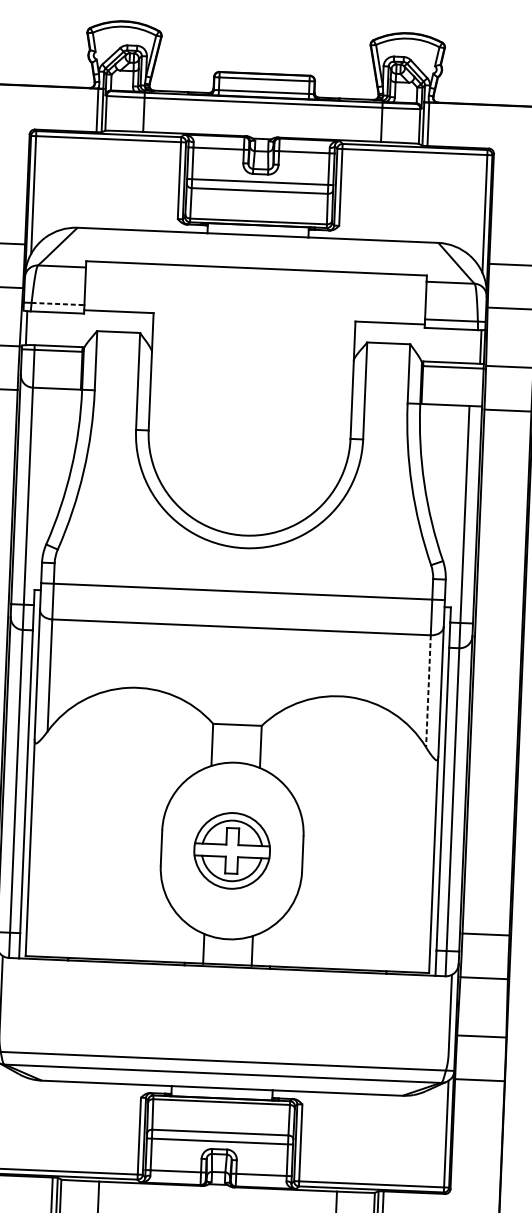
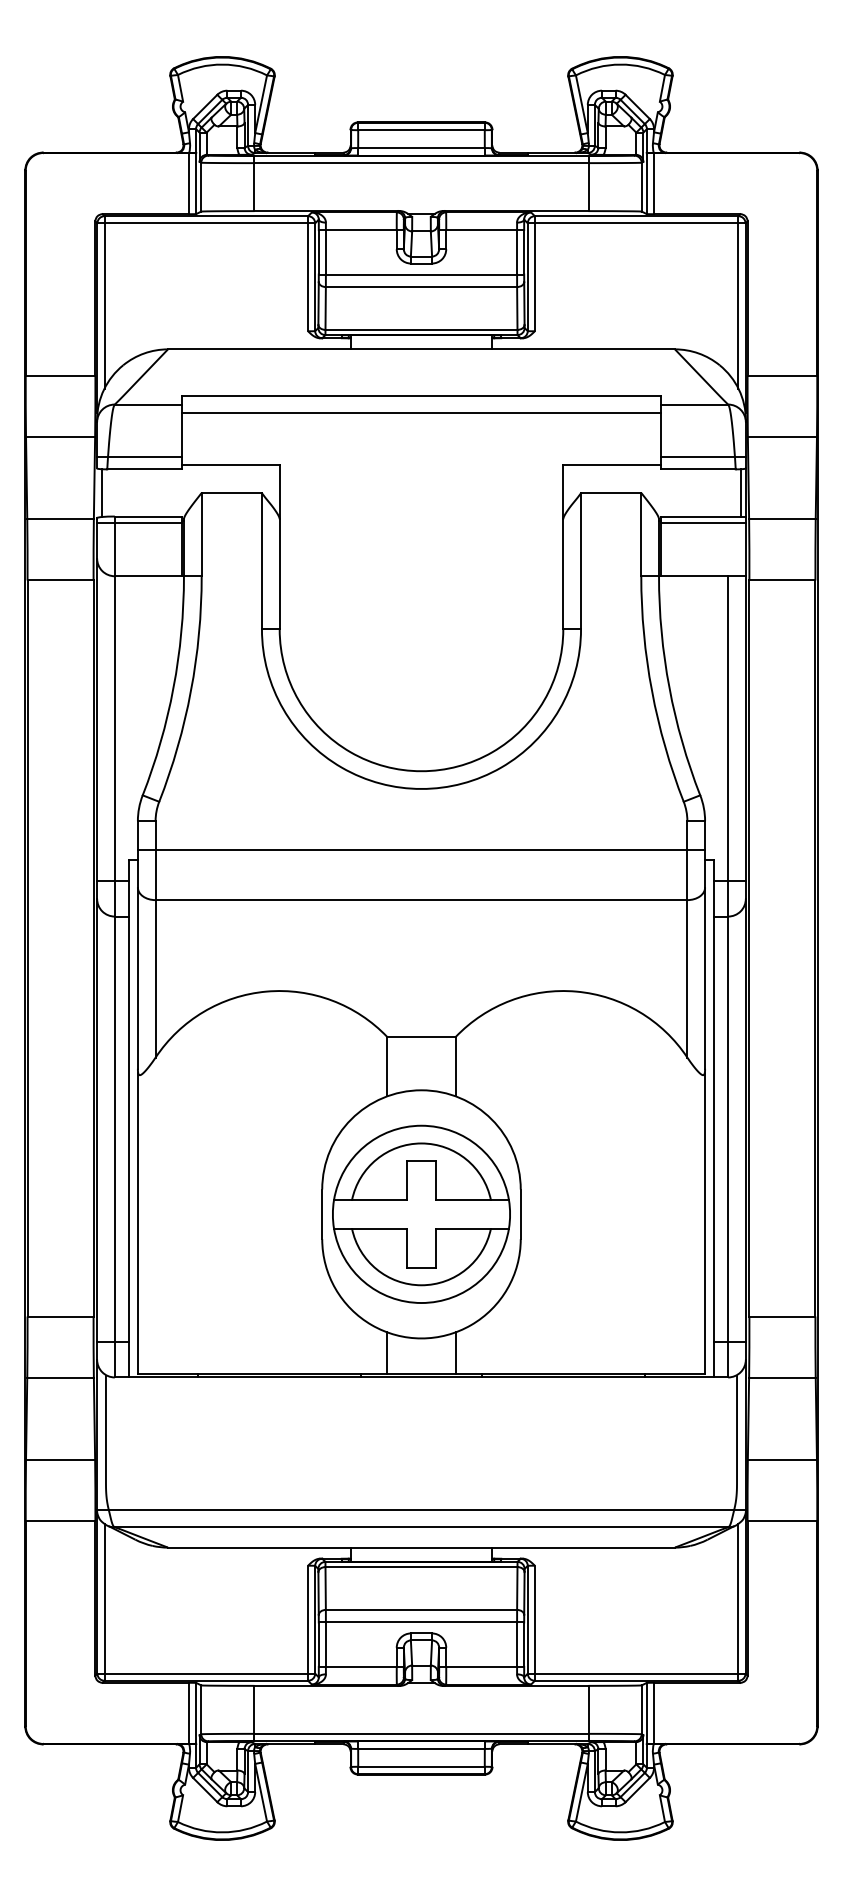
line: (256, 280) -> (421, 413), added
line: (58, 304) -> (145, 457), dashed -> solid
line: (428, 691) -> (687, 978), dashed -> solid
part: (232, 850) -> (421, 1213), size x1.67

